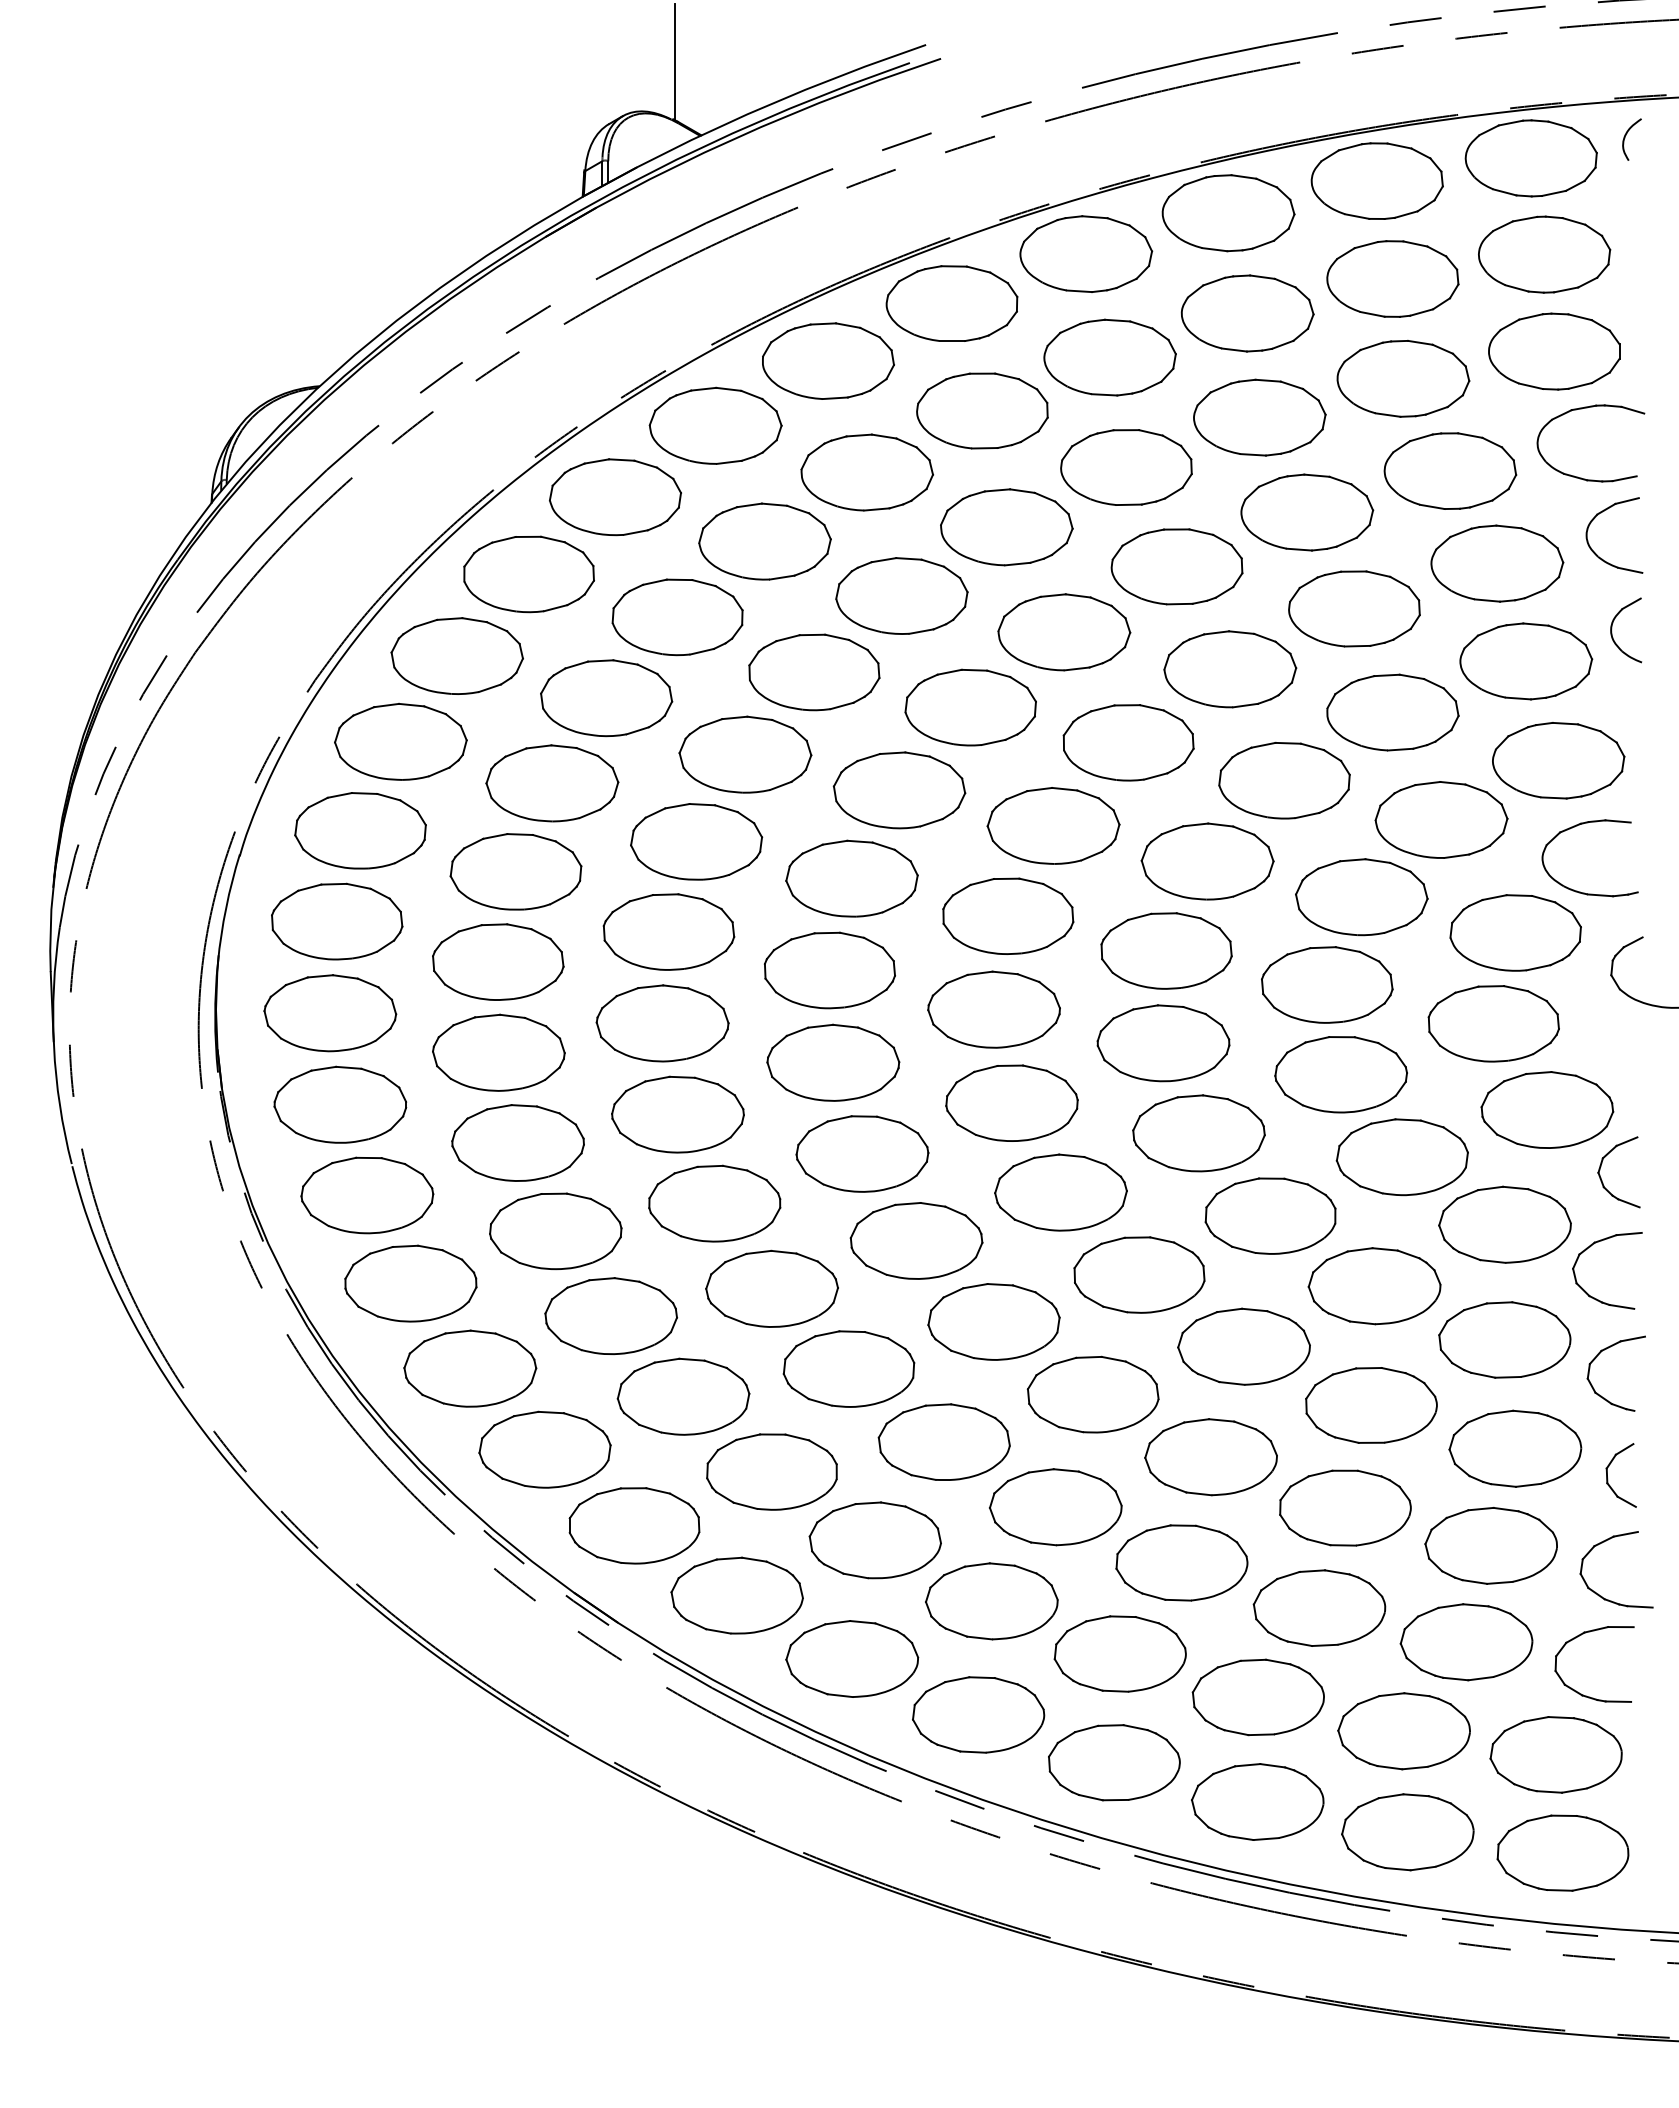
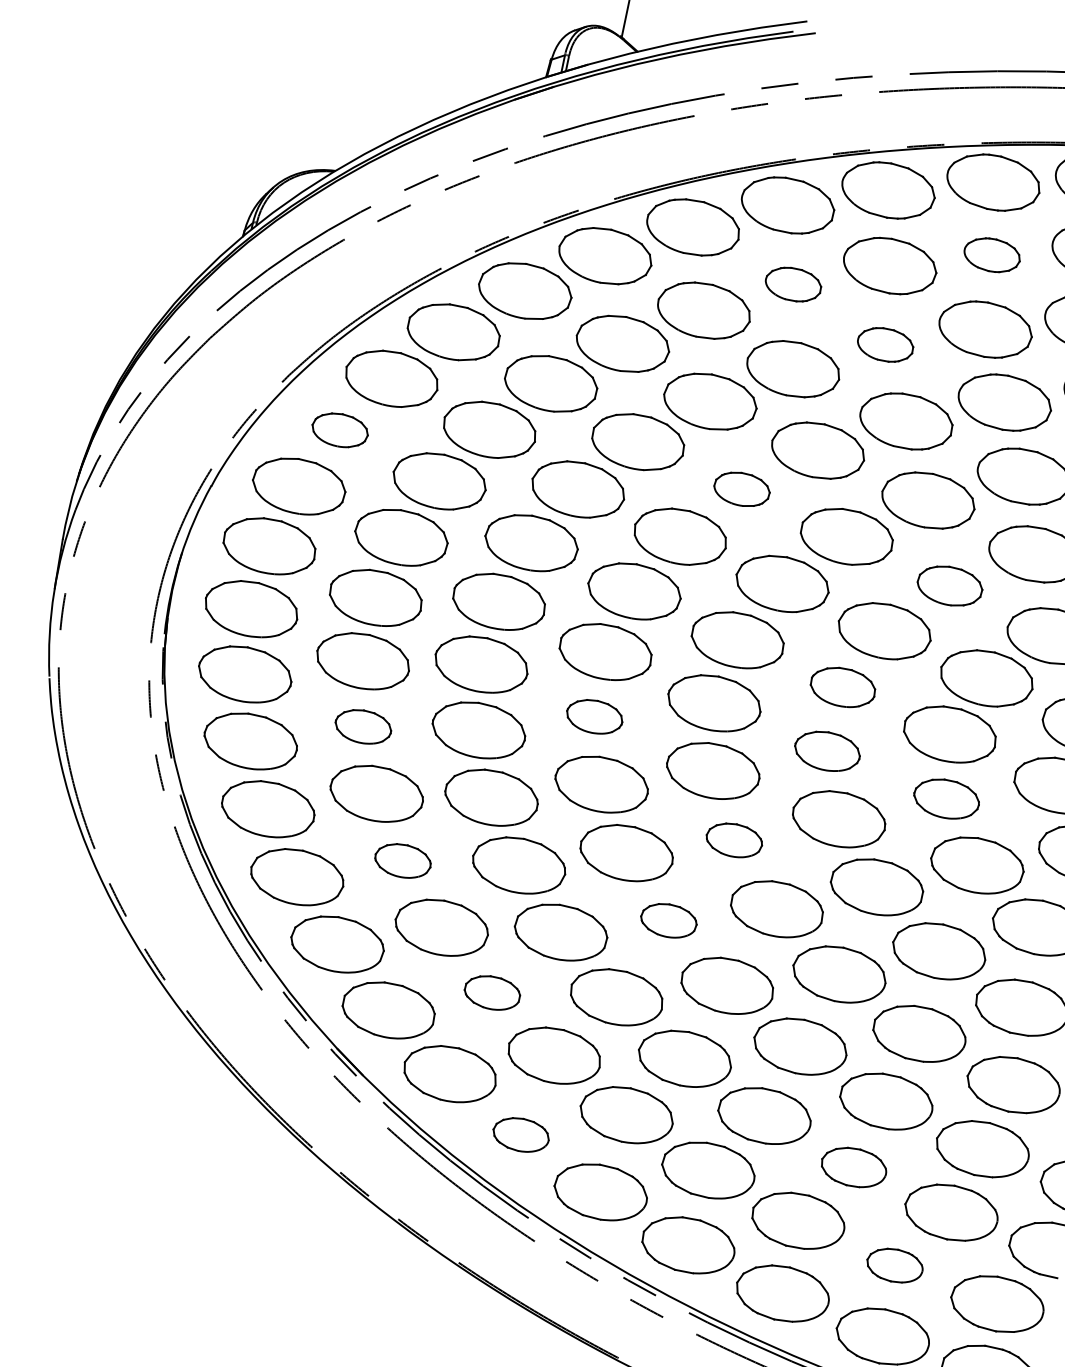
part: (1247, 313) -> (992, 255), size x0.6
part: (982, 410) -> (793, 284), size x0.6
part: (1126, 467) -> (885, 344), size x0.6
part: (970, 707) -> (741, 489), size x0.6
part: (400, 741) -> (339, 430), size x0.6
part: (1284, 780) -> (950, 585), size x0.7
part: (1166, 950) -> (843, 687), size x0.7
part: (1163, 1043) -> (827, 751), size x0.7
part: (833, 1062) -> (594, 716), size x0.6
part: (1340, 1074) -> (946, 798), size x0.7
part: (517, 1142) -> (363, 726), size x0.6
part: (1060, 1192) -> (734, 840), size x0.6
part: (610, 1315) -> (402, 860), size x0.6
part: (993, 1321) -> (668, 920), size x0.6
part: (771, 1471) -> (492, 992), size x0.6
part: (1319, 1607) -> (854, 1167), size x0.7
part: (852, 1658) -> (521, 1134), size x0.6
part: (1403, 1731) -> (894, 1265), size x0.6

